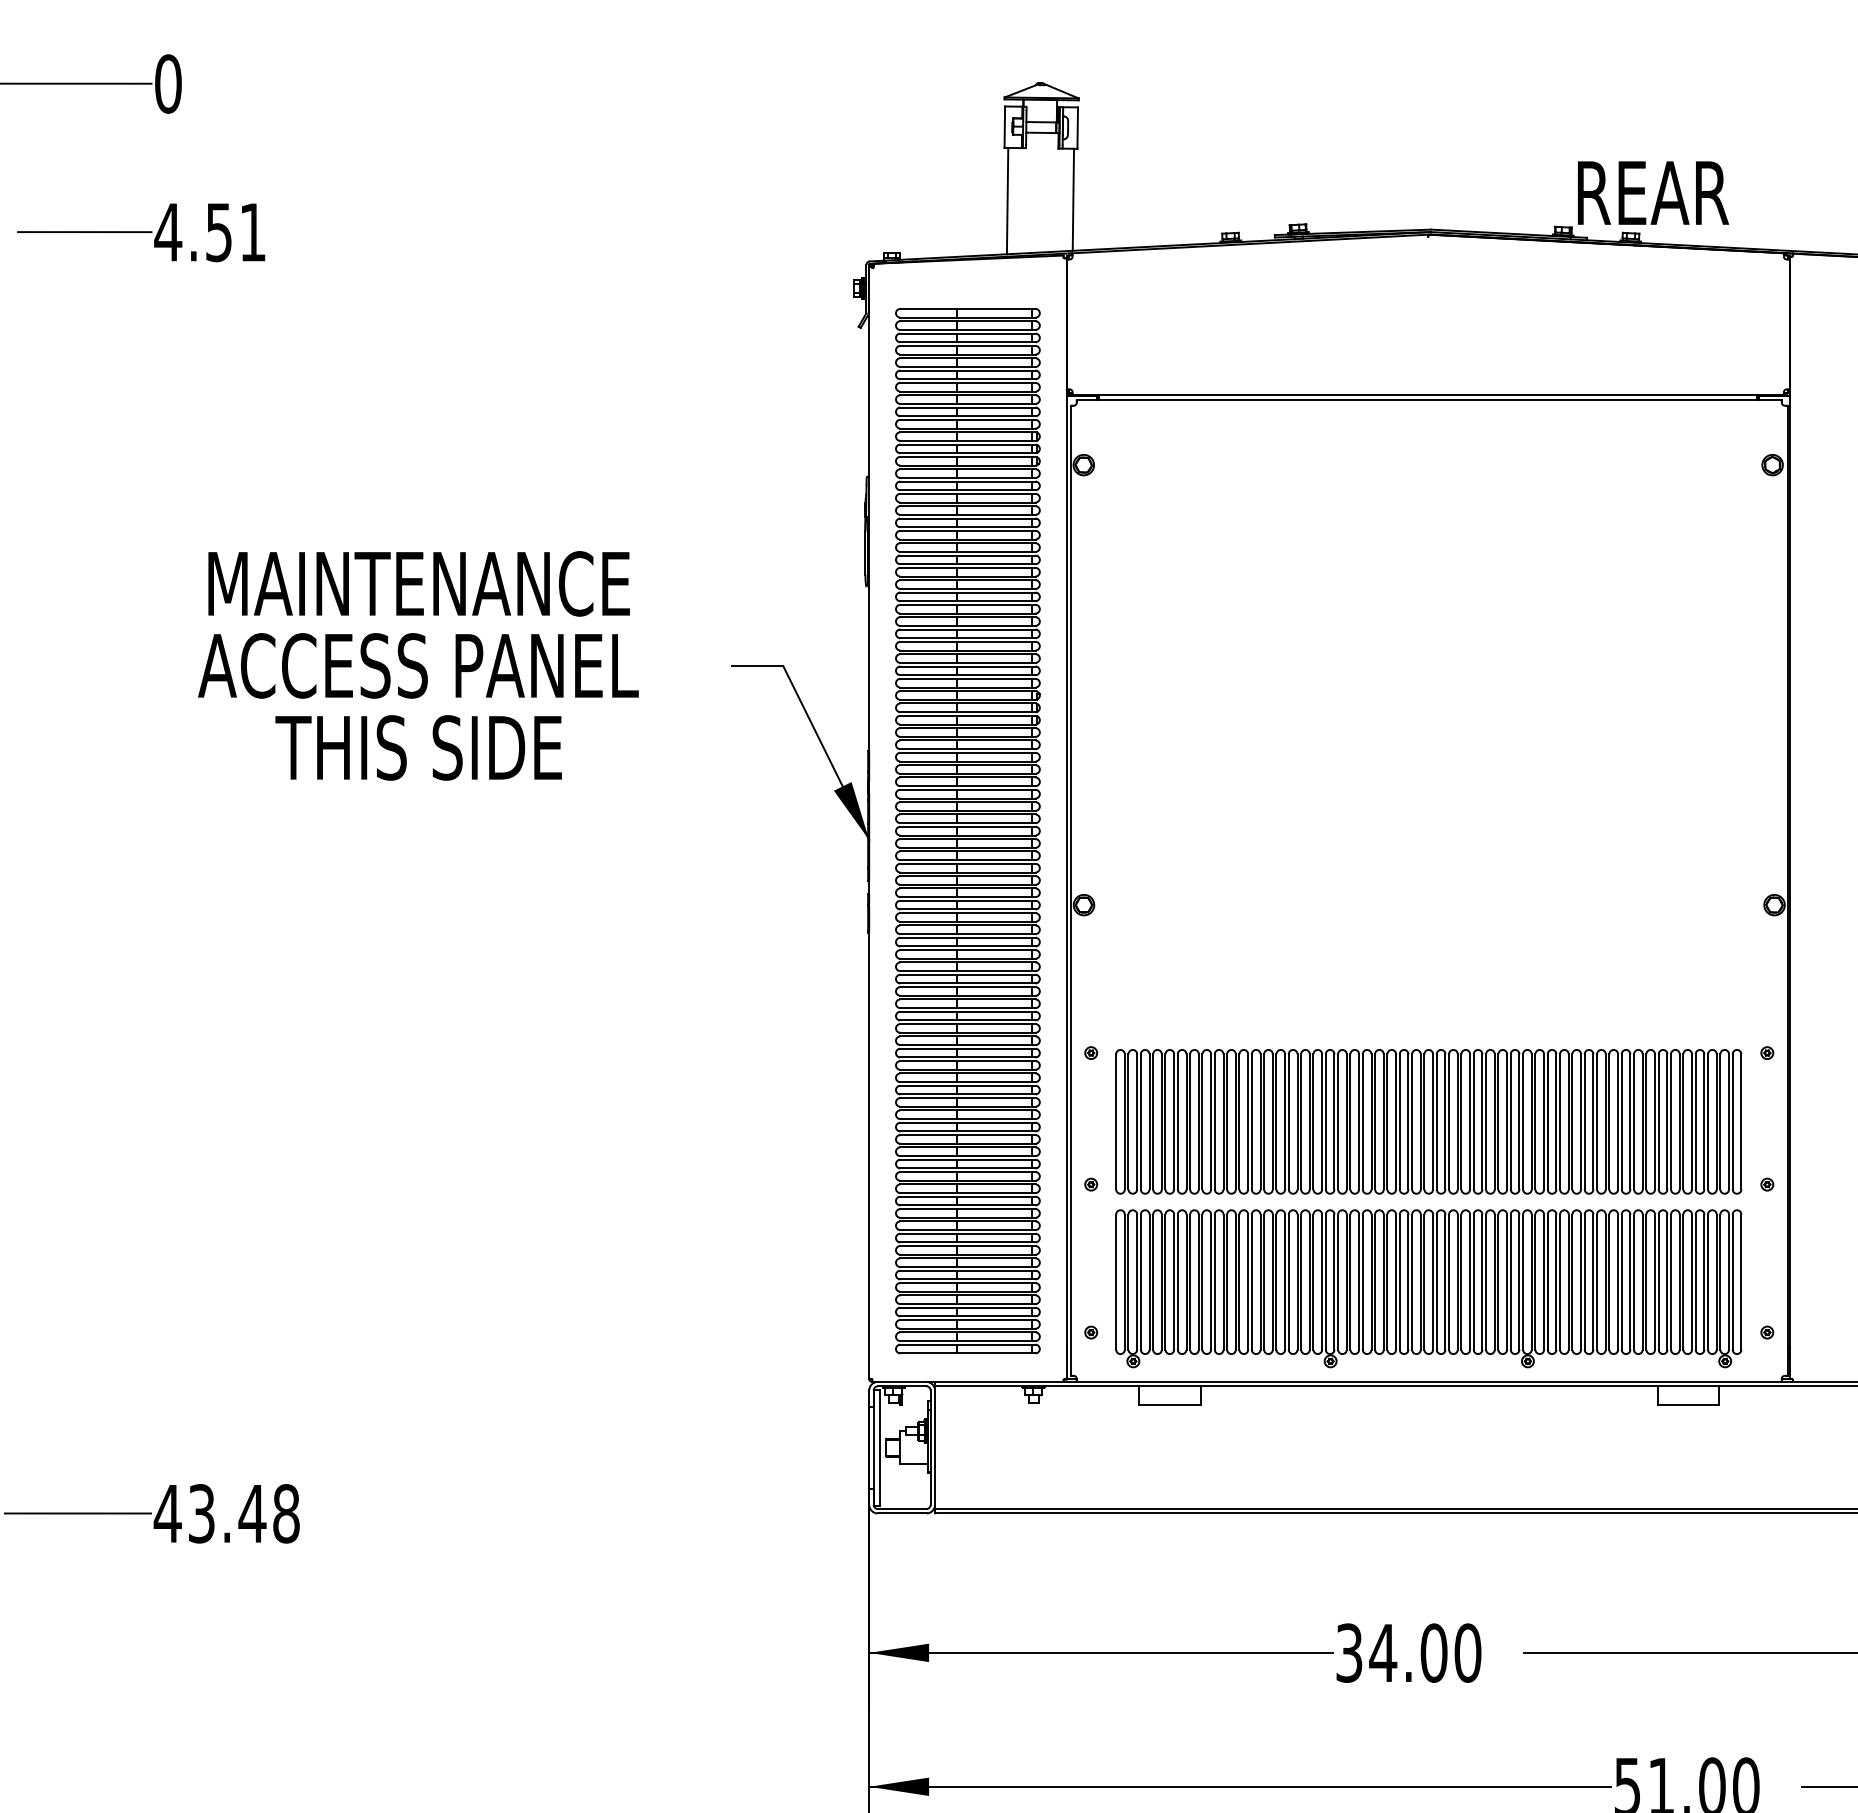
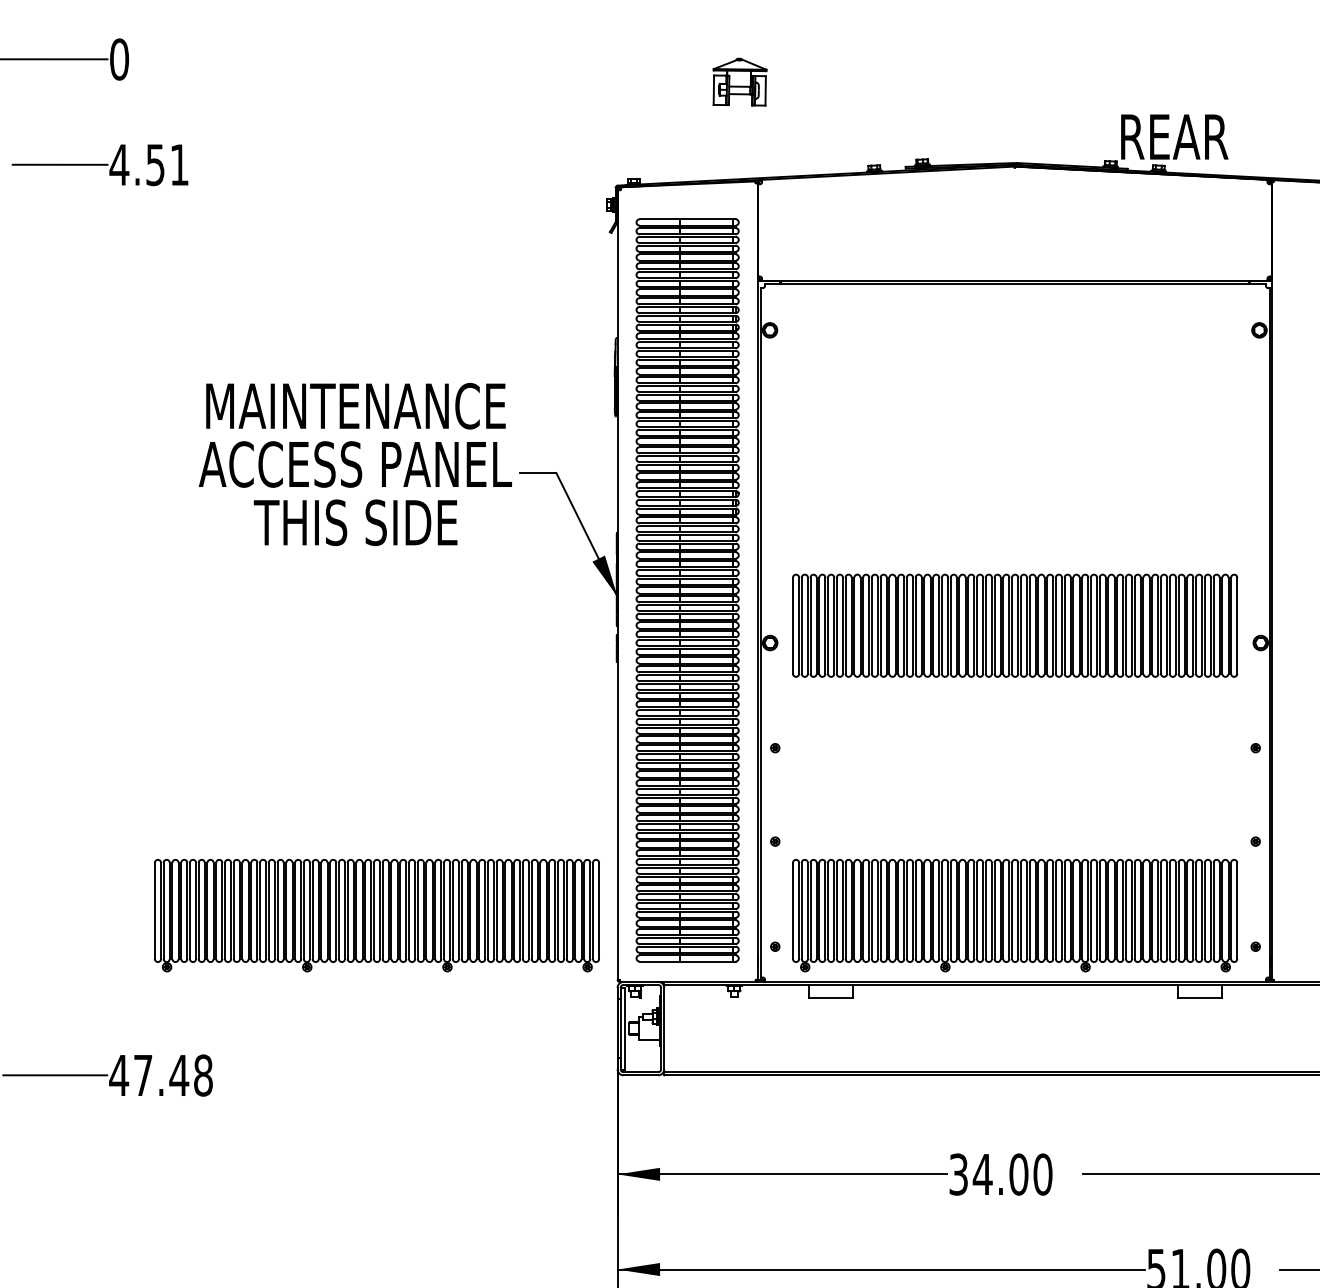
line: (1073, 199) -> (762, 141), removed
line: (1007, 200) -> (715, 142), removed
text: (418, 665) -> (355, 464), moved
part: (1428, 1121) -> (1014, 625), moved
part: (530, 1288) -> (376, 915), added
text: (201, 1513) -> (143, 1075), 43.48 -> 47.48

